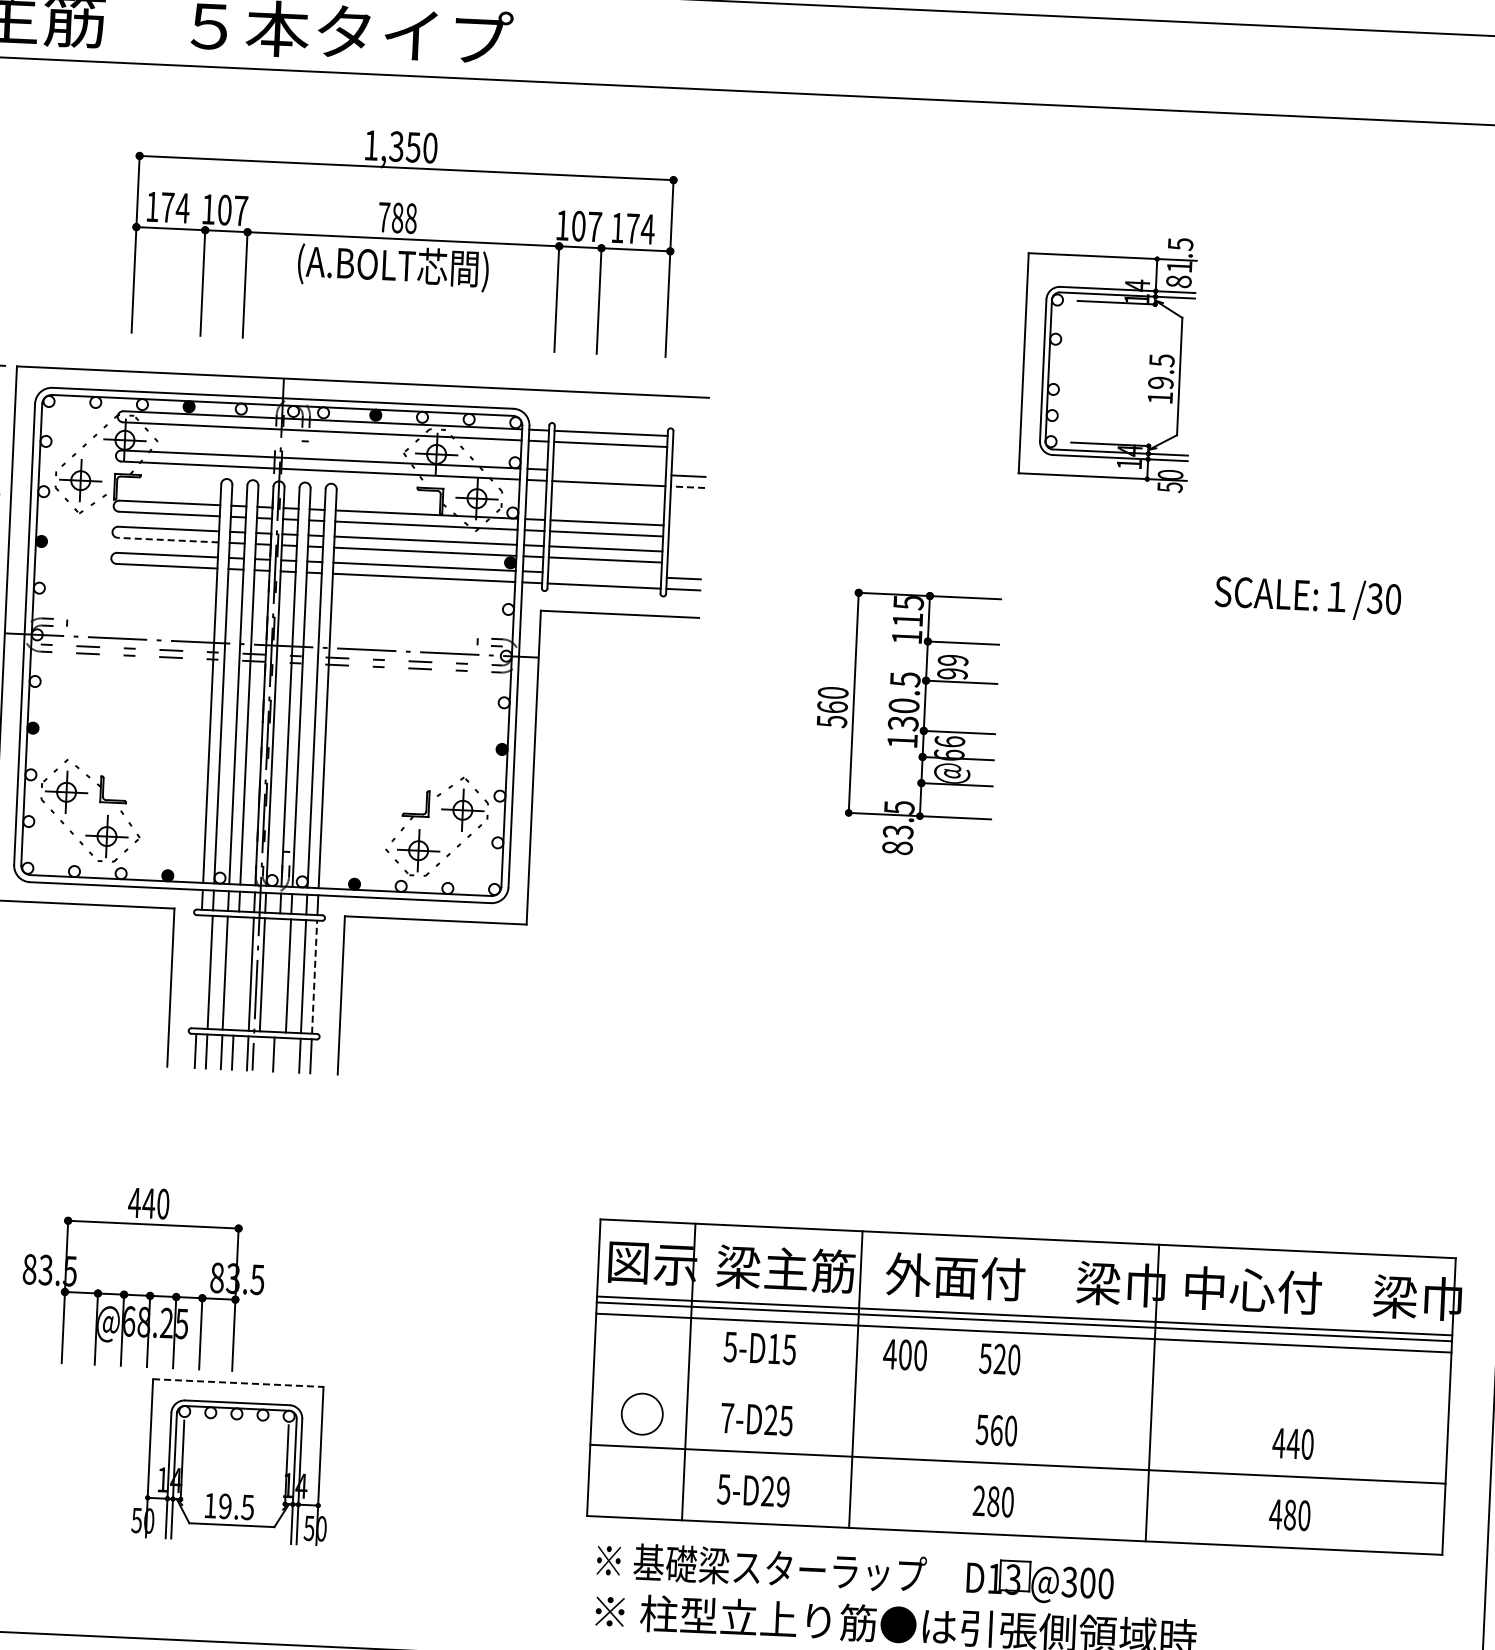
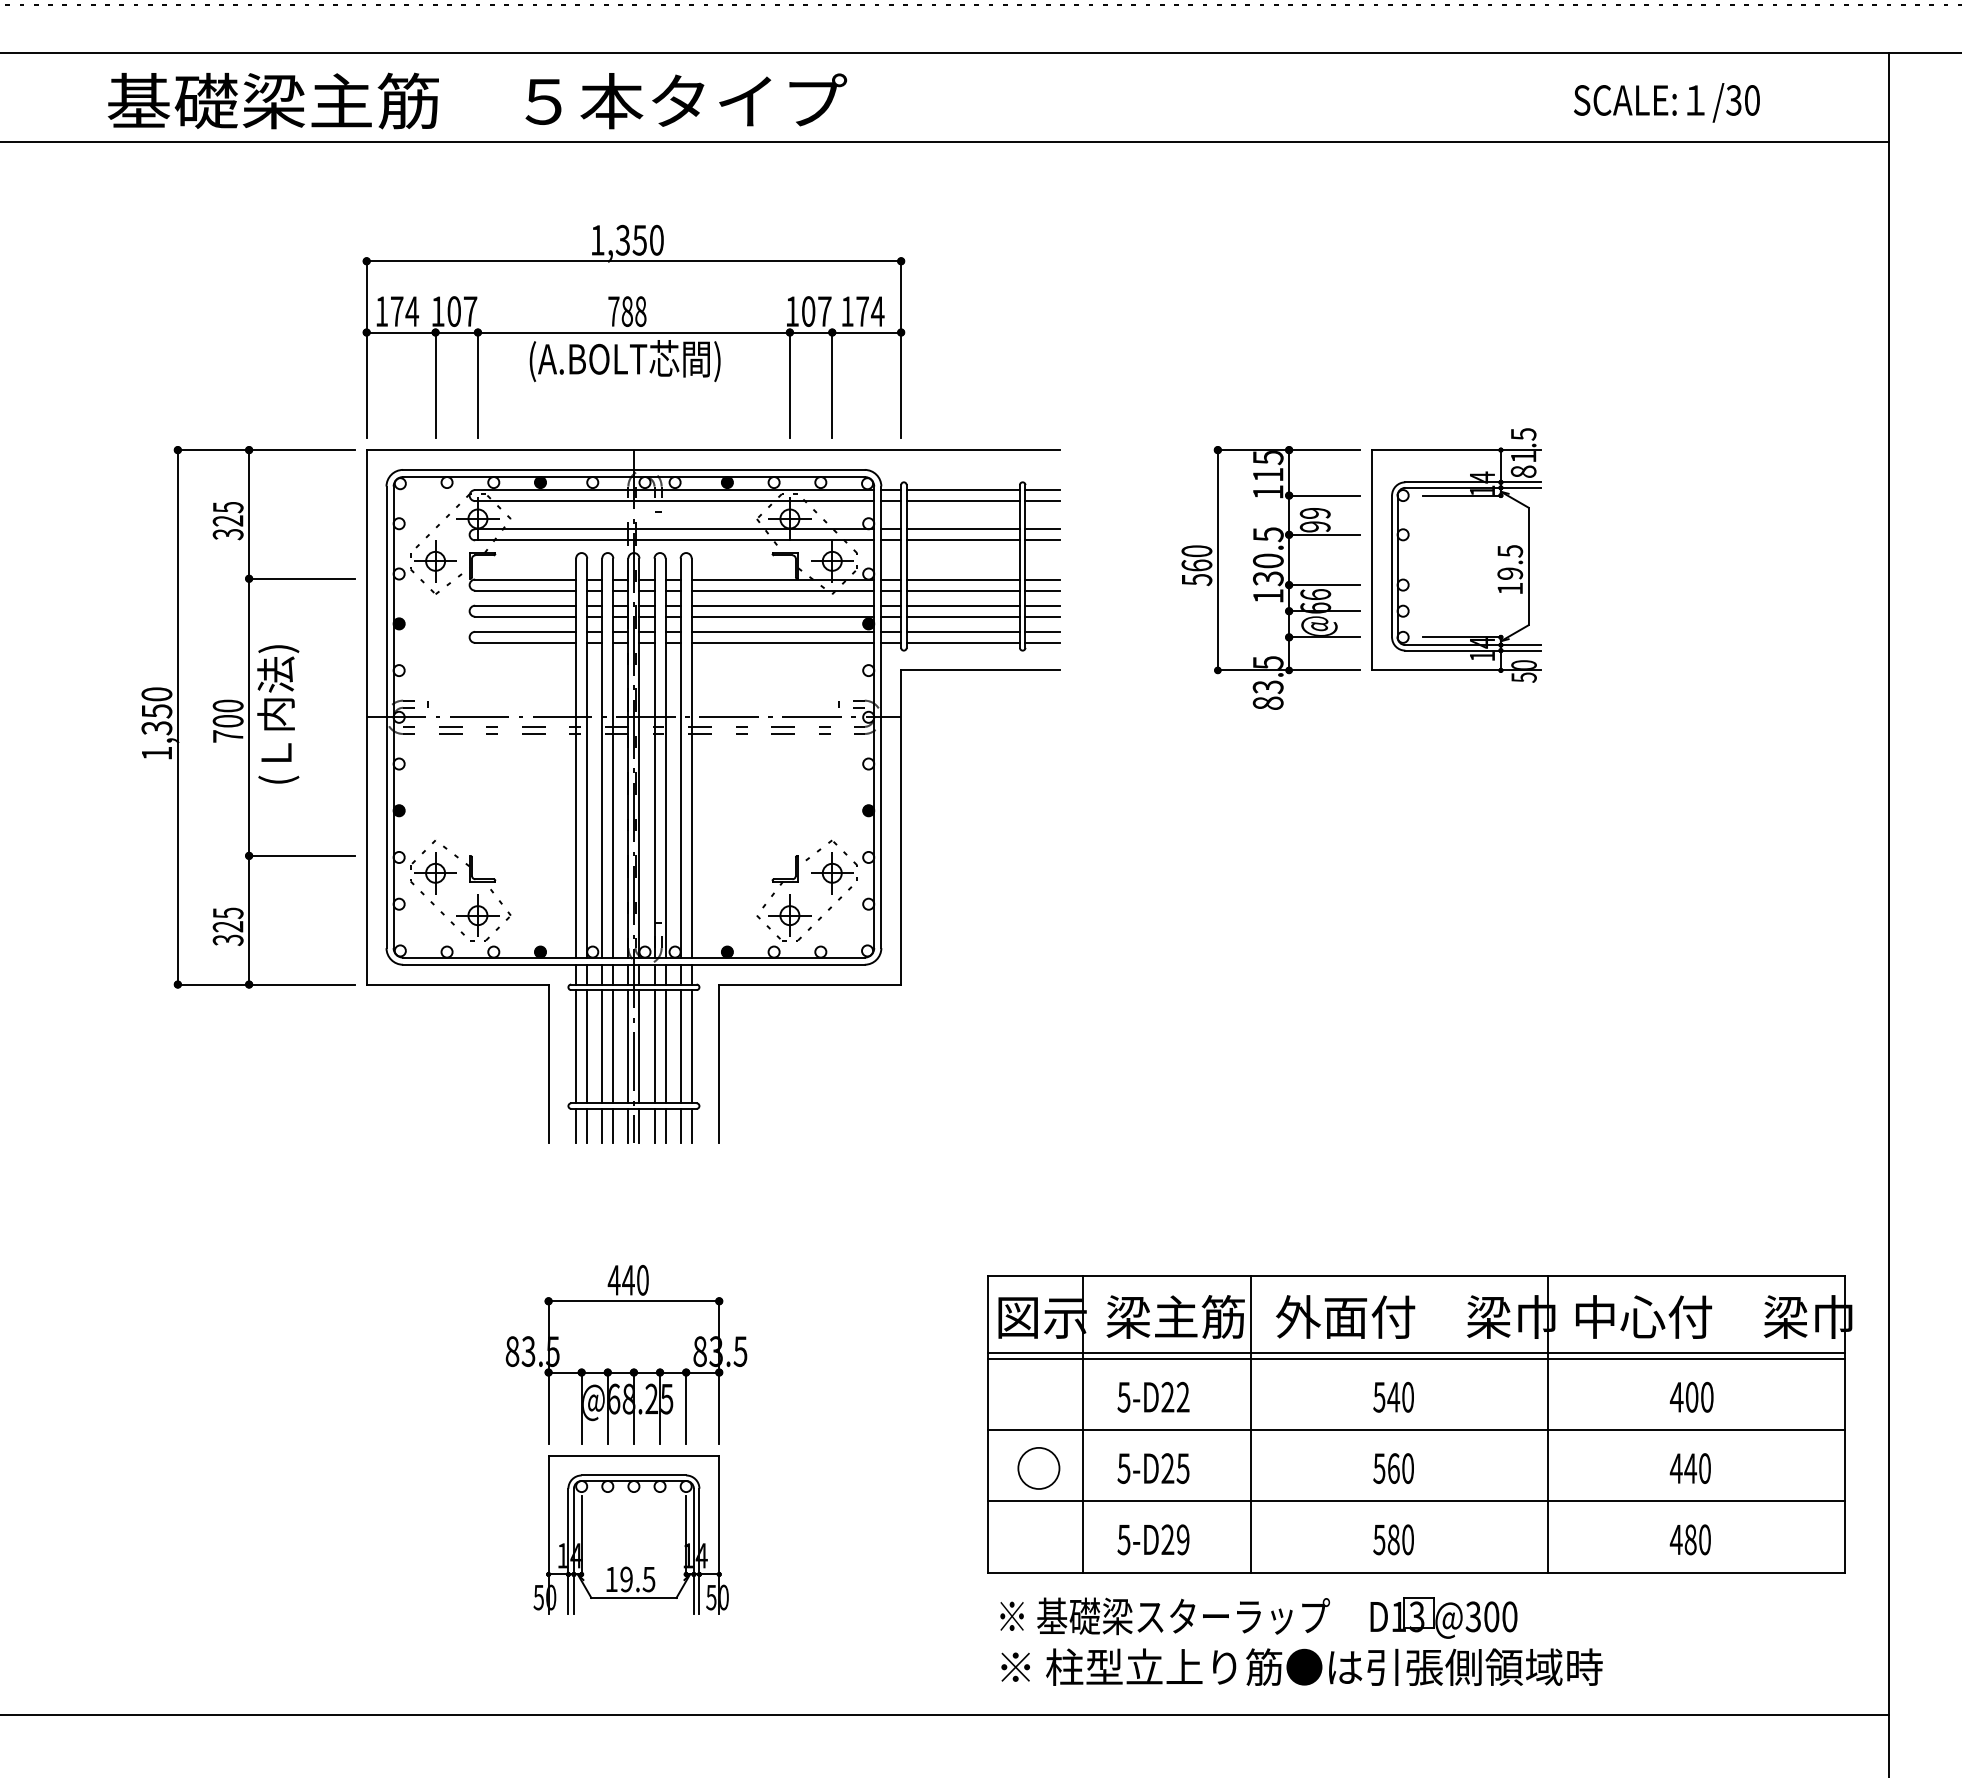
part: (402, 238) -> (633, 331), moved
part: (1108, 362) -> (1456, 555), moved
line: (690, 437) -> (1042, 490), added
line: (689, 448) -> (1042, 501), added
line: (608, 472) -> (962, 529), added
line: (687, 487) -> (1042, 540), dashed -> solid
line: (686, 526) -> (1042, 579), added
line: (685, 537) -> (1042, 590), added
line: (168, 539) -> (525, 616), dashed -> solid
line: (685, 552) -> (1042, 605), added
line: (684, 563) -> (1042, 616), added
line: (603, 574) -> (962, 631), added
text: (1307, 597) -> (1666, 102), moved
part: (905, 722) -> (1270, 577), moved
line: (199, 971) -> (576, 1046), added
line: (236, 973) -> (613, 1046), added
line: (277, 975) -> (654, 1046), added
line: (314, 976) -> (691, 1046), dashed -> solid
line: (258, 1053) -> (639, 1125), added
line: (284, 1054) -> (665, 1125), added
part: (143, 1277) -> (626, 1354), moved
line: (1023, 1333) -> (1416, 1430), moved
text: (782, 1348) -> (1175, 1396), 5-D15 -> 5-D22
text: (904, 1354) -> (1691, 1396), moved
text: (999, 1358) -> (1393, 1396), 520 -> 540
line: (238, 1382) -> (634, 1455), dashed -> solid
text: (726, 1418) -> (1123, 1468), 7-D25 -> 5-D25
text: (979, 1500) -> (1379, 1539), 280 -> 580

